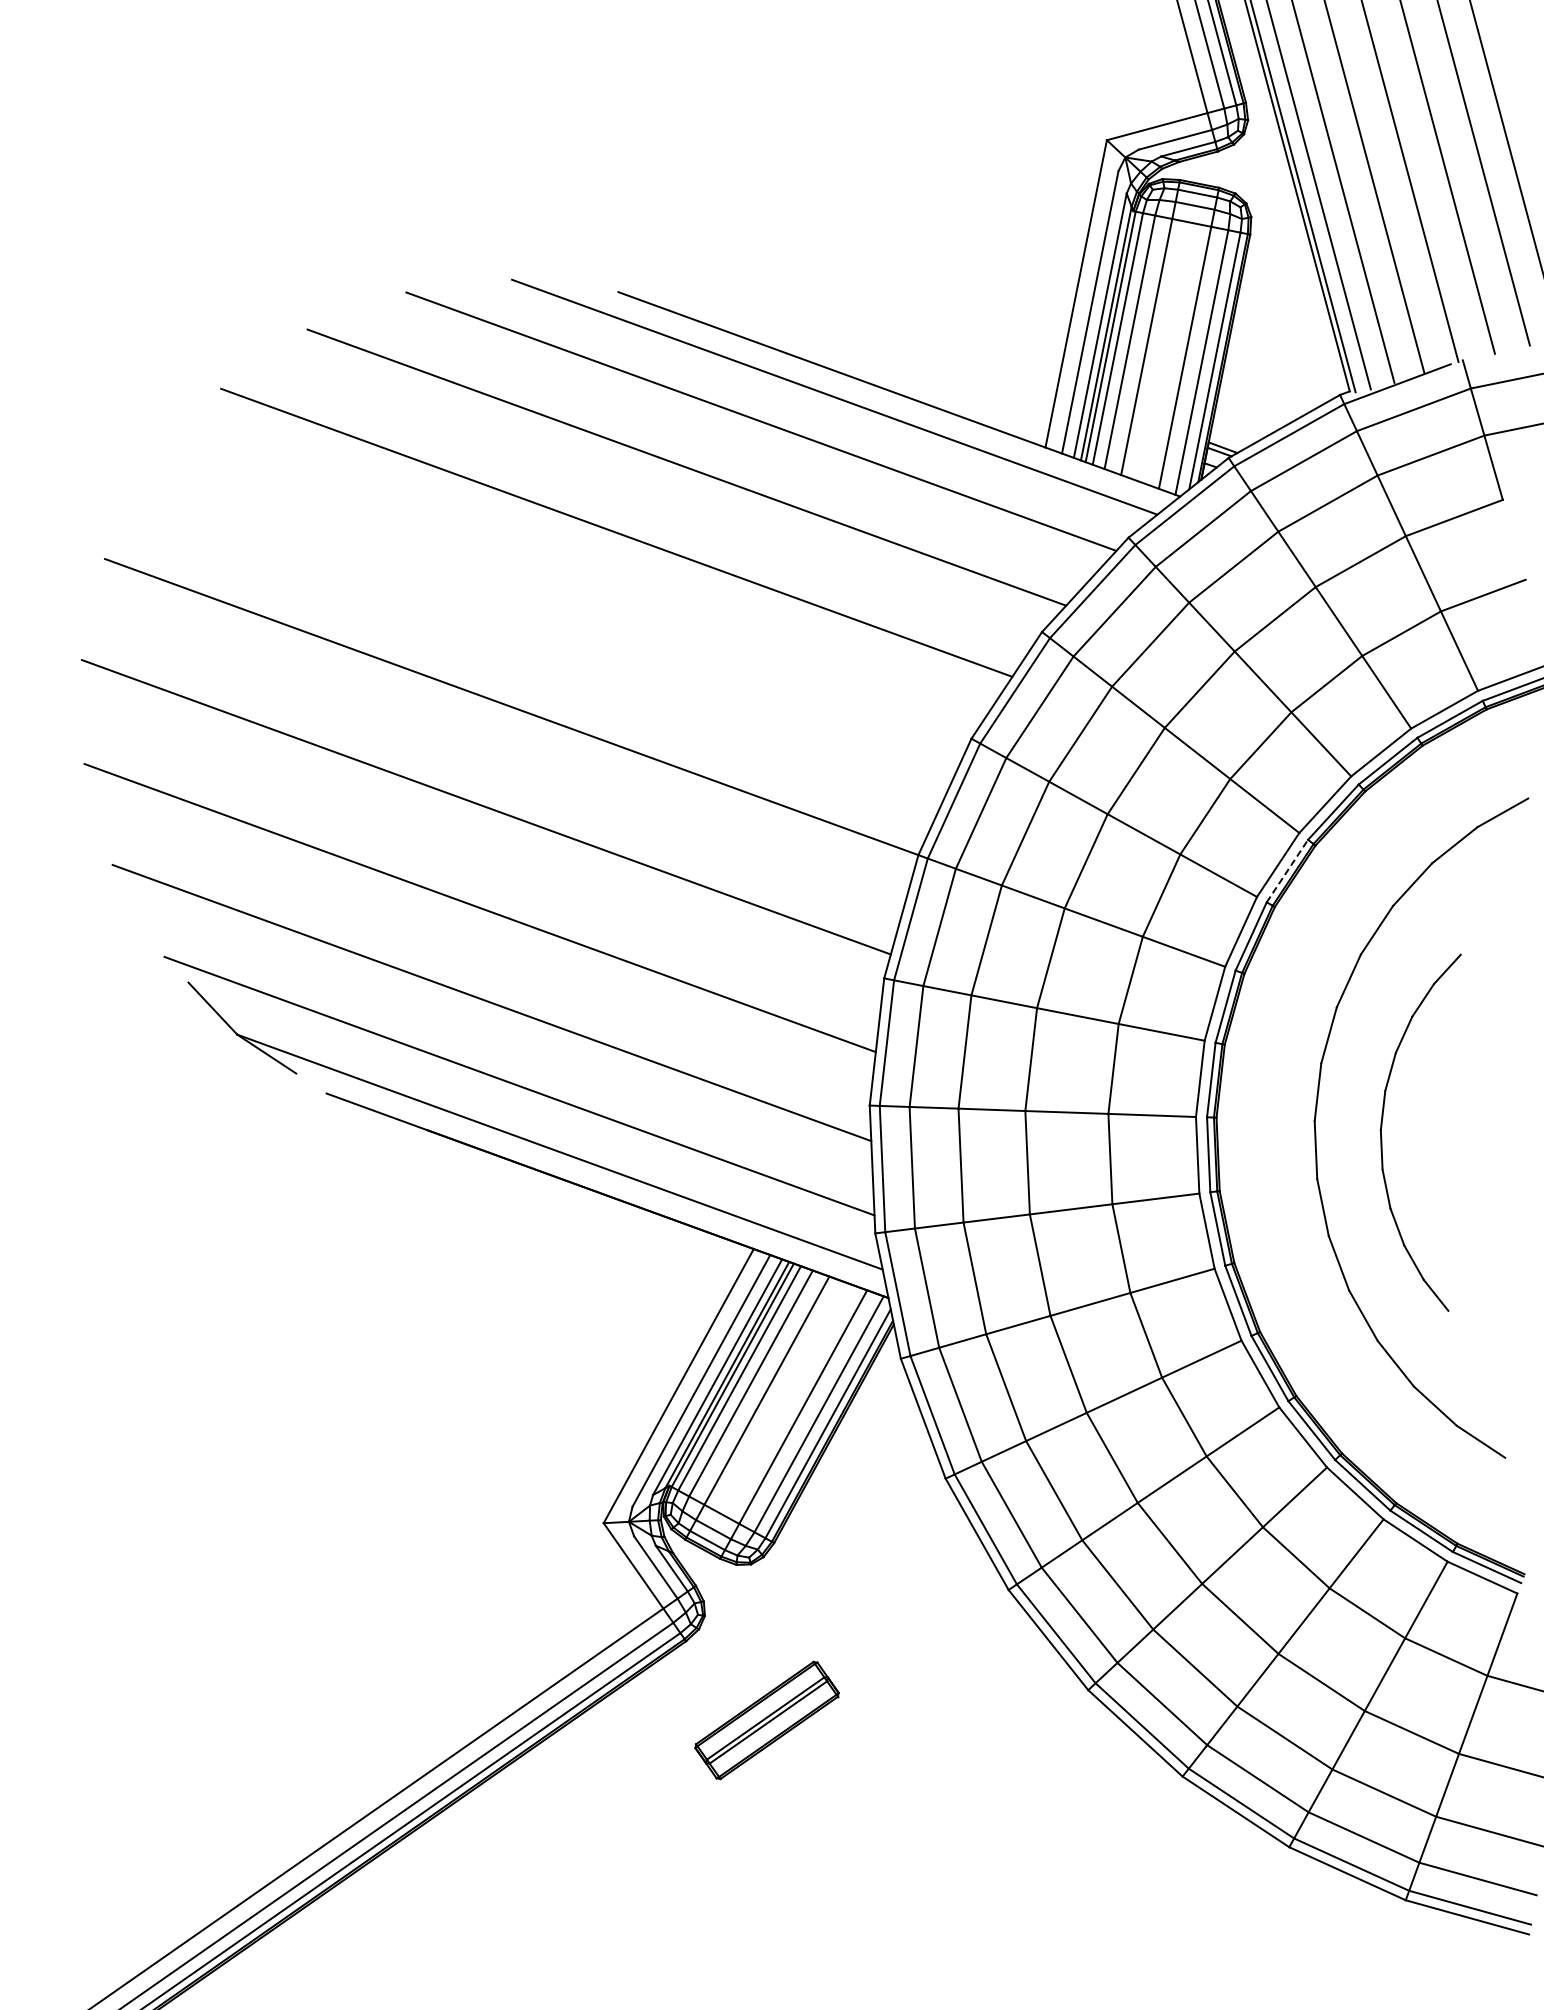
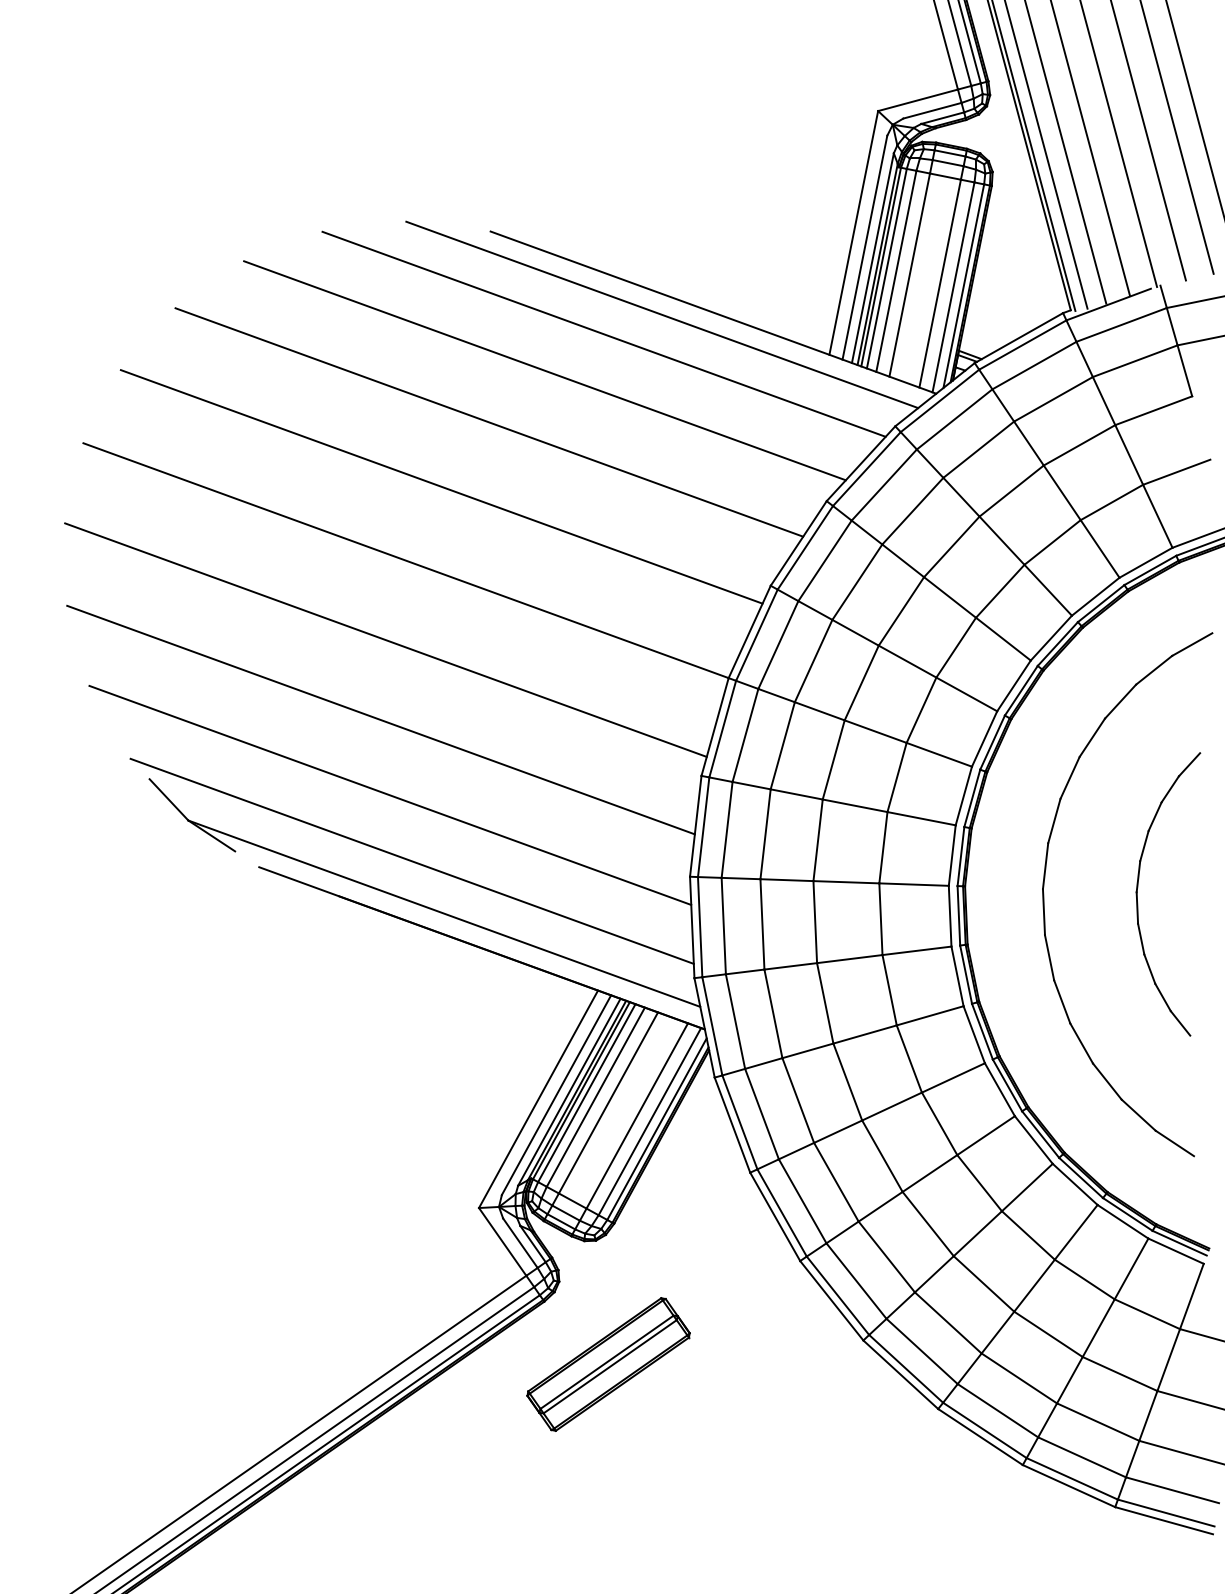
line: (556, 613) -> (441, 486), added
line: (1287, 870) -> (1021, 690), dashed -> solid
part: (1382, 1137) -> (1137, 898), moved
part: (766, 1720) -> (608, 1364), size x1.43

